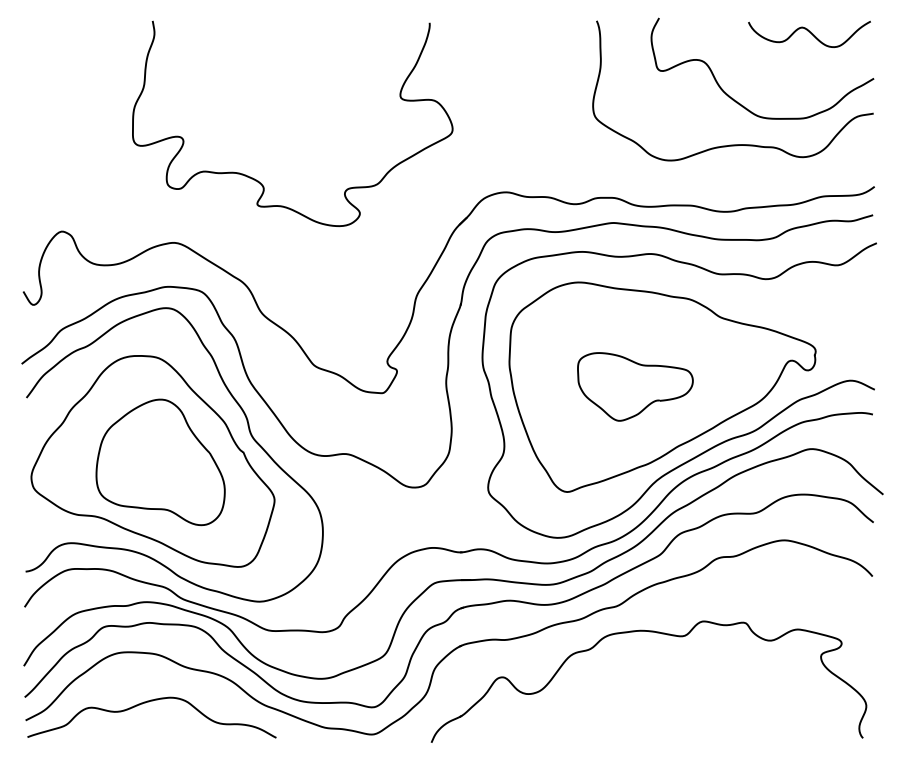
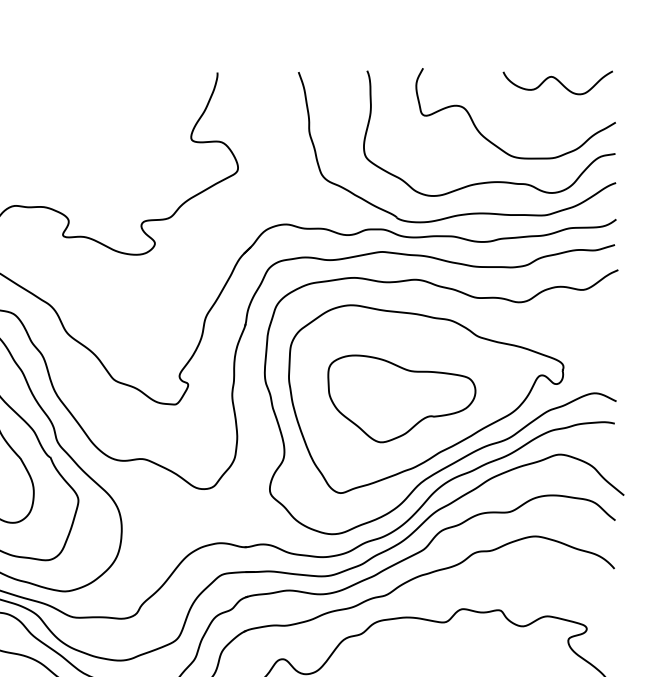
part: (709, 179) -> (468, 212), added
part: (635, 386) -> (401, 398), size x1.43

